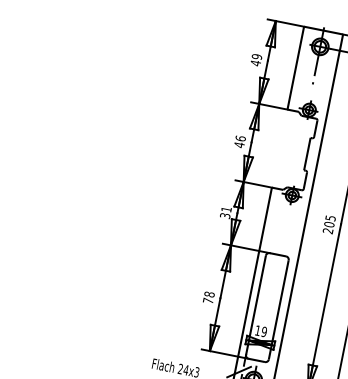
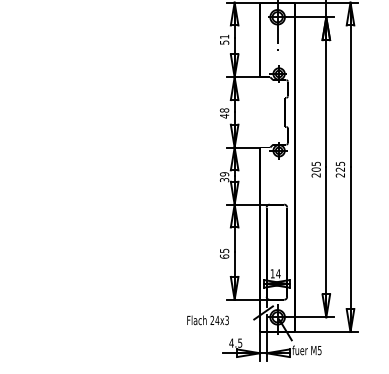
text: (256, 59) -> (224, 39), 49 -> 51
text: (240, 138) -> (224, 110), 46 -> 48
text: (226, 209) -> (224, 174), 31 -> 39
text: (208, 297) -> (224, 253), 78 -> 65
text: (264, 331) -> (278, 273), 19 -> 14

